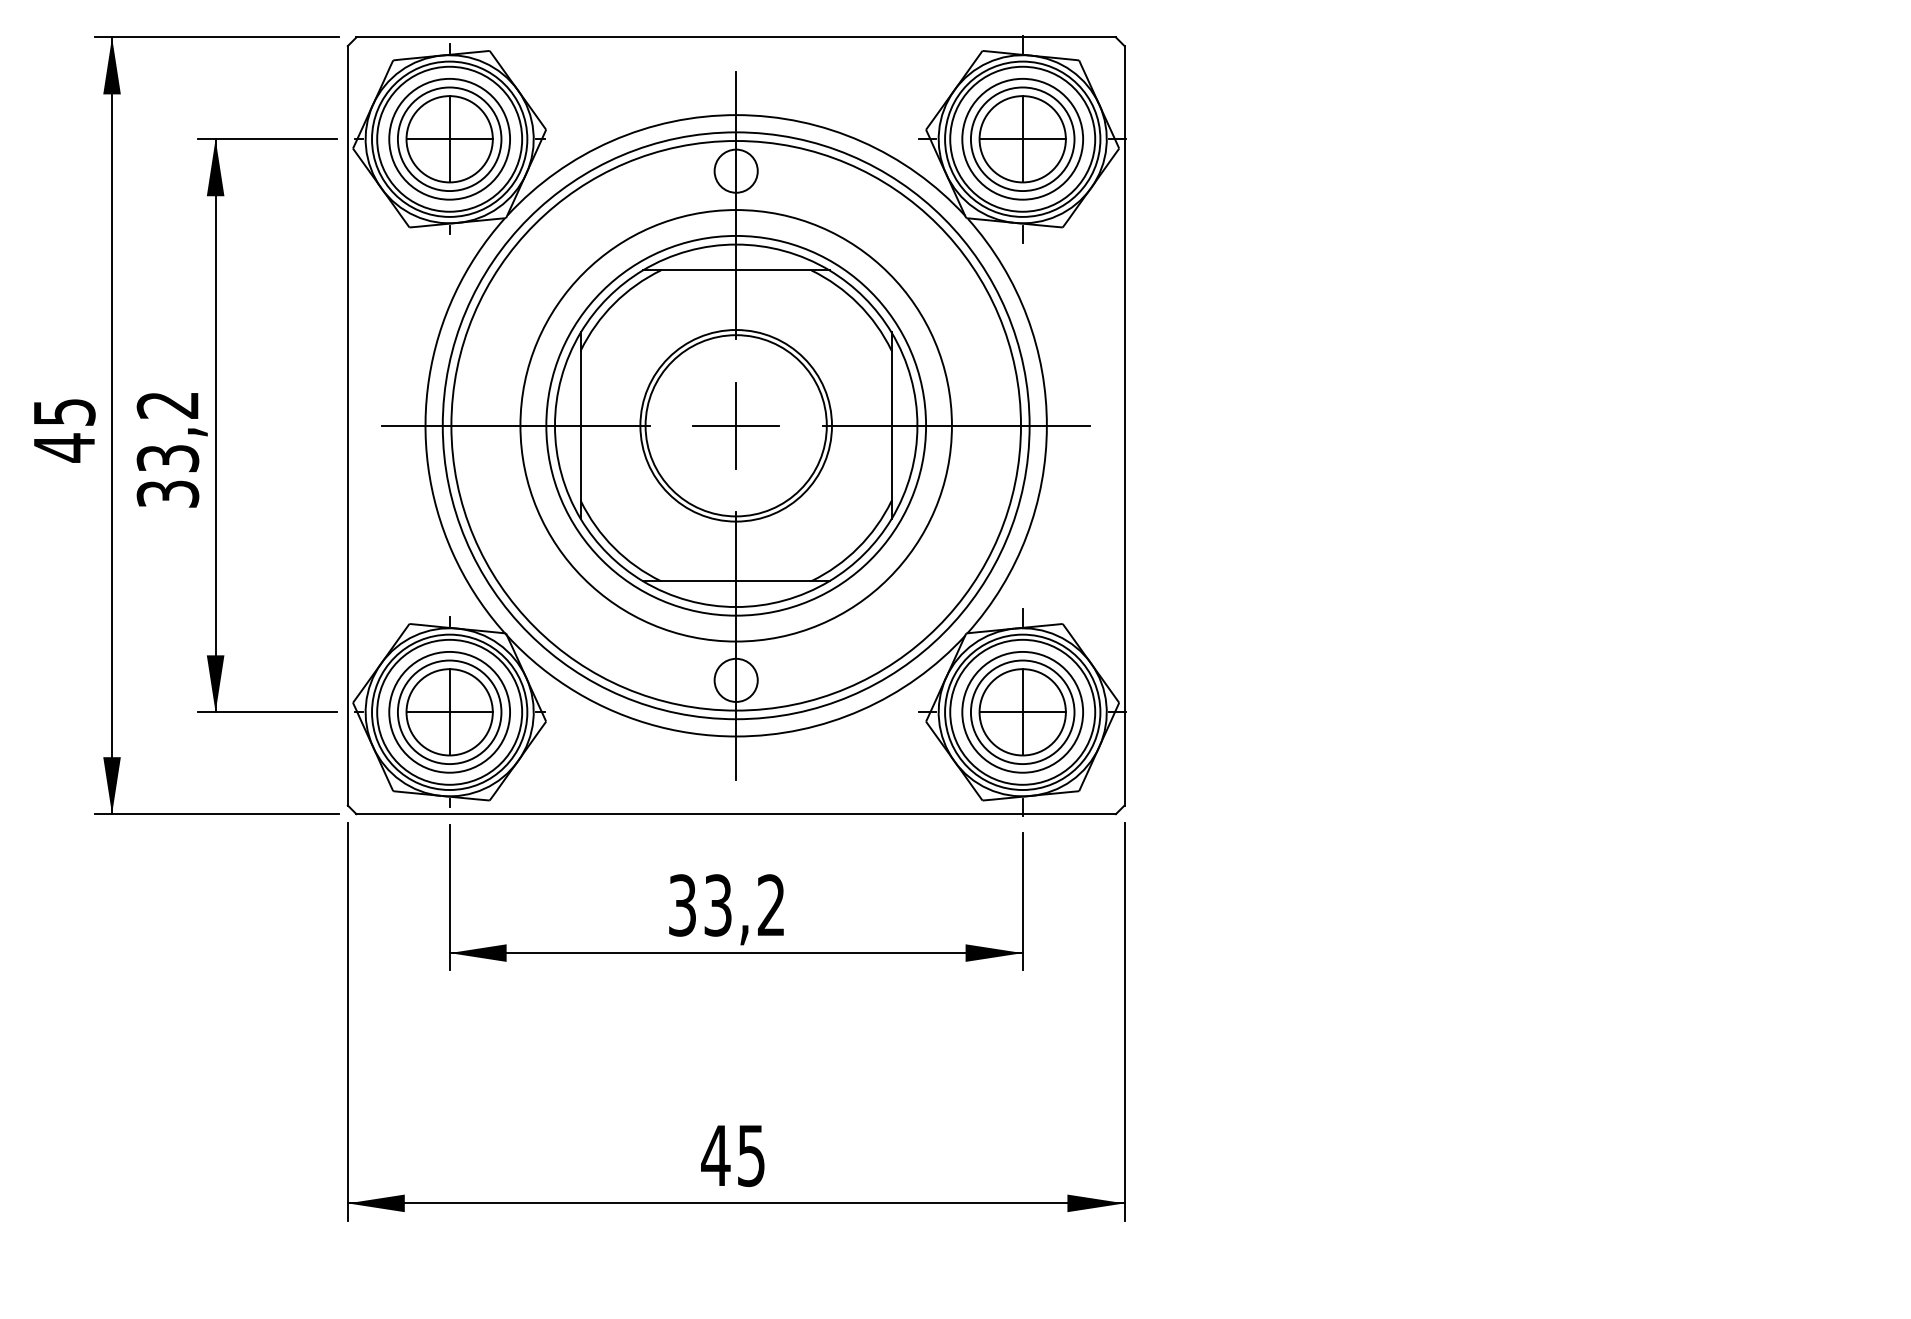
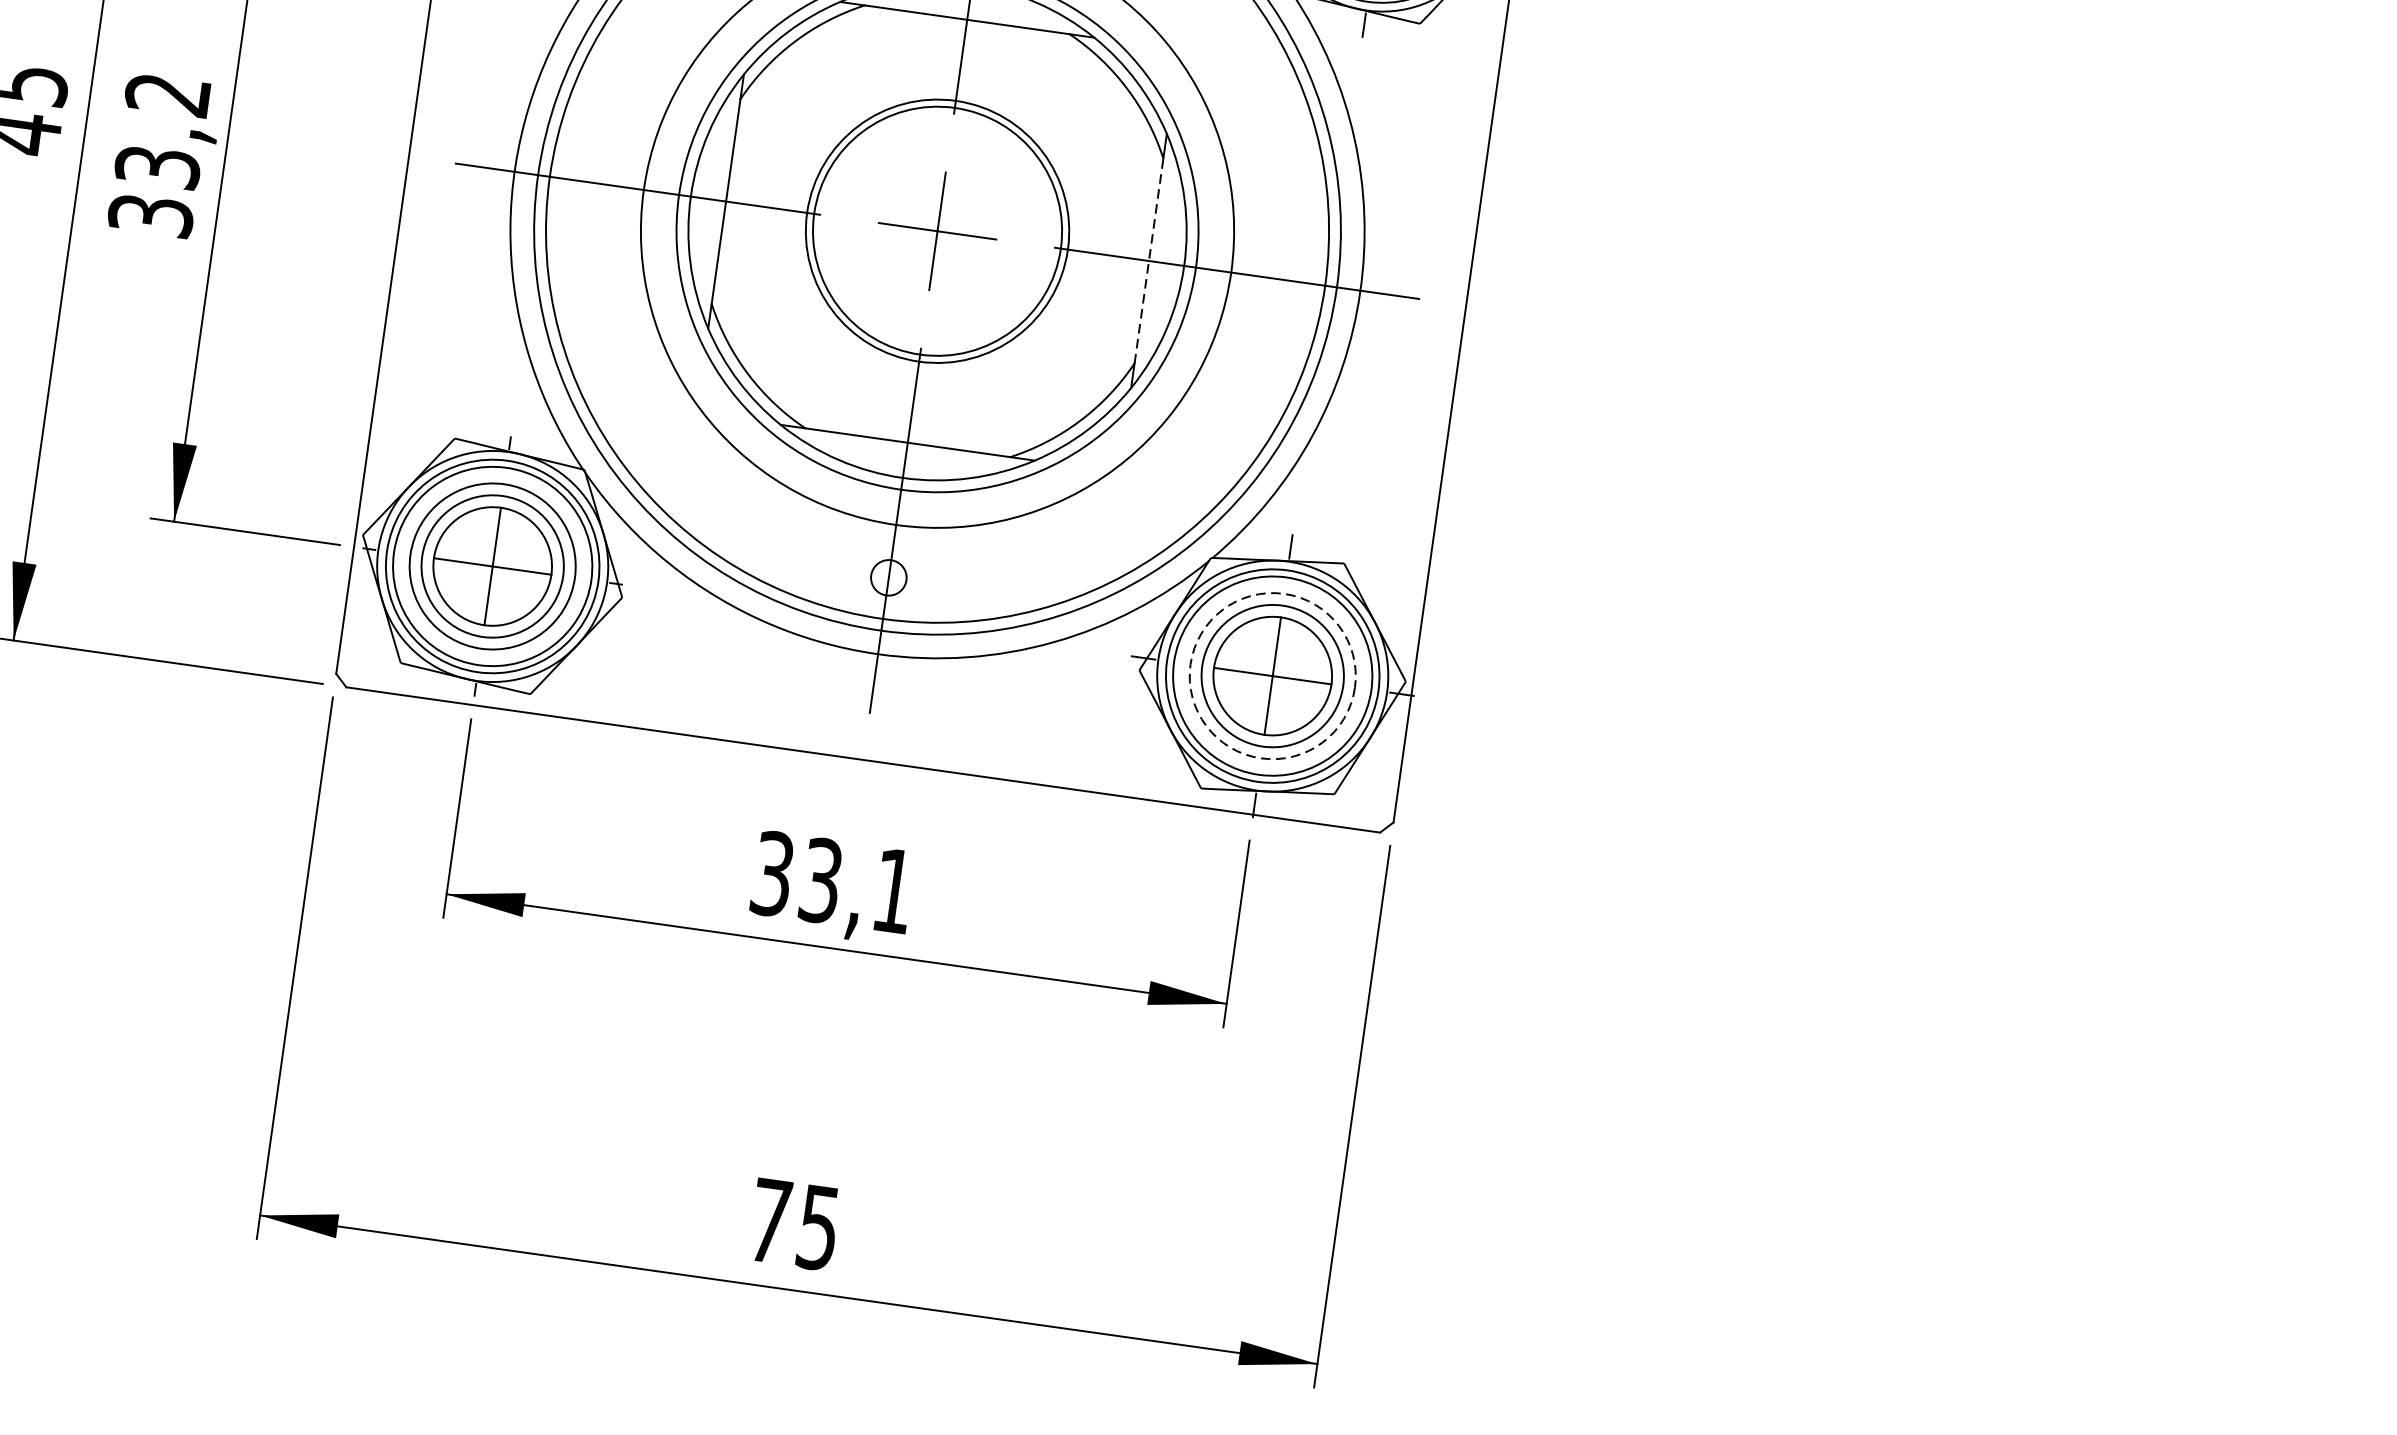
line: (891, 425) -> (1148, 260), solid -> dashed
circle: (735, 679) -> (888, 576), size x0.6
circle: (1022, 711) -> (1272, 674), solid -> dashed
text: (771, 904) -> (894, 889), 33,2 -> 33,1
text: (715, 1155) -> (769, 1220), 45 -> 75

